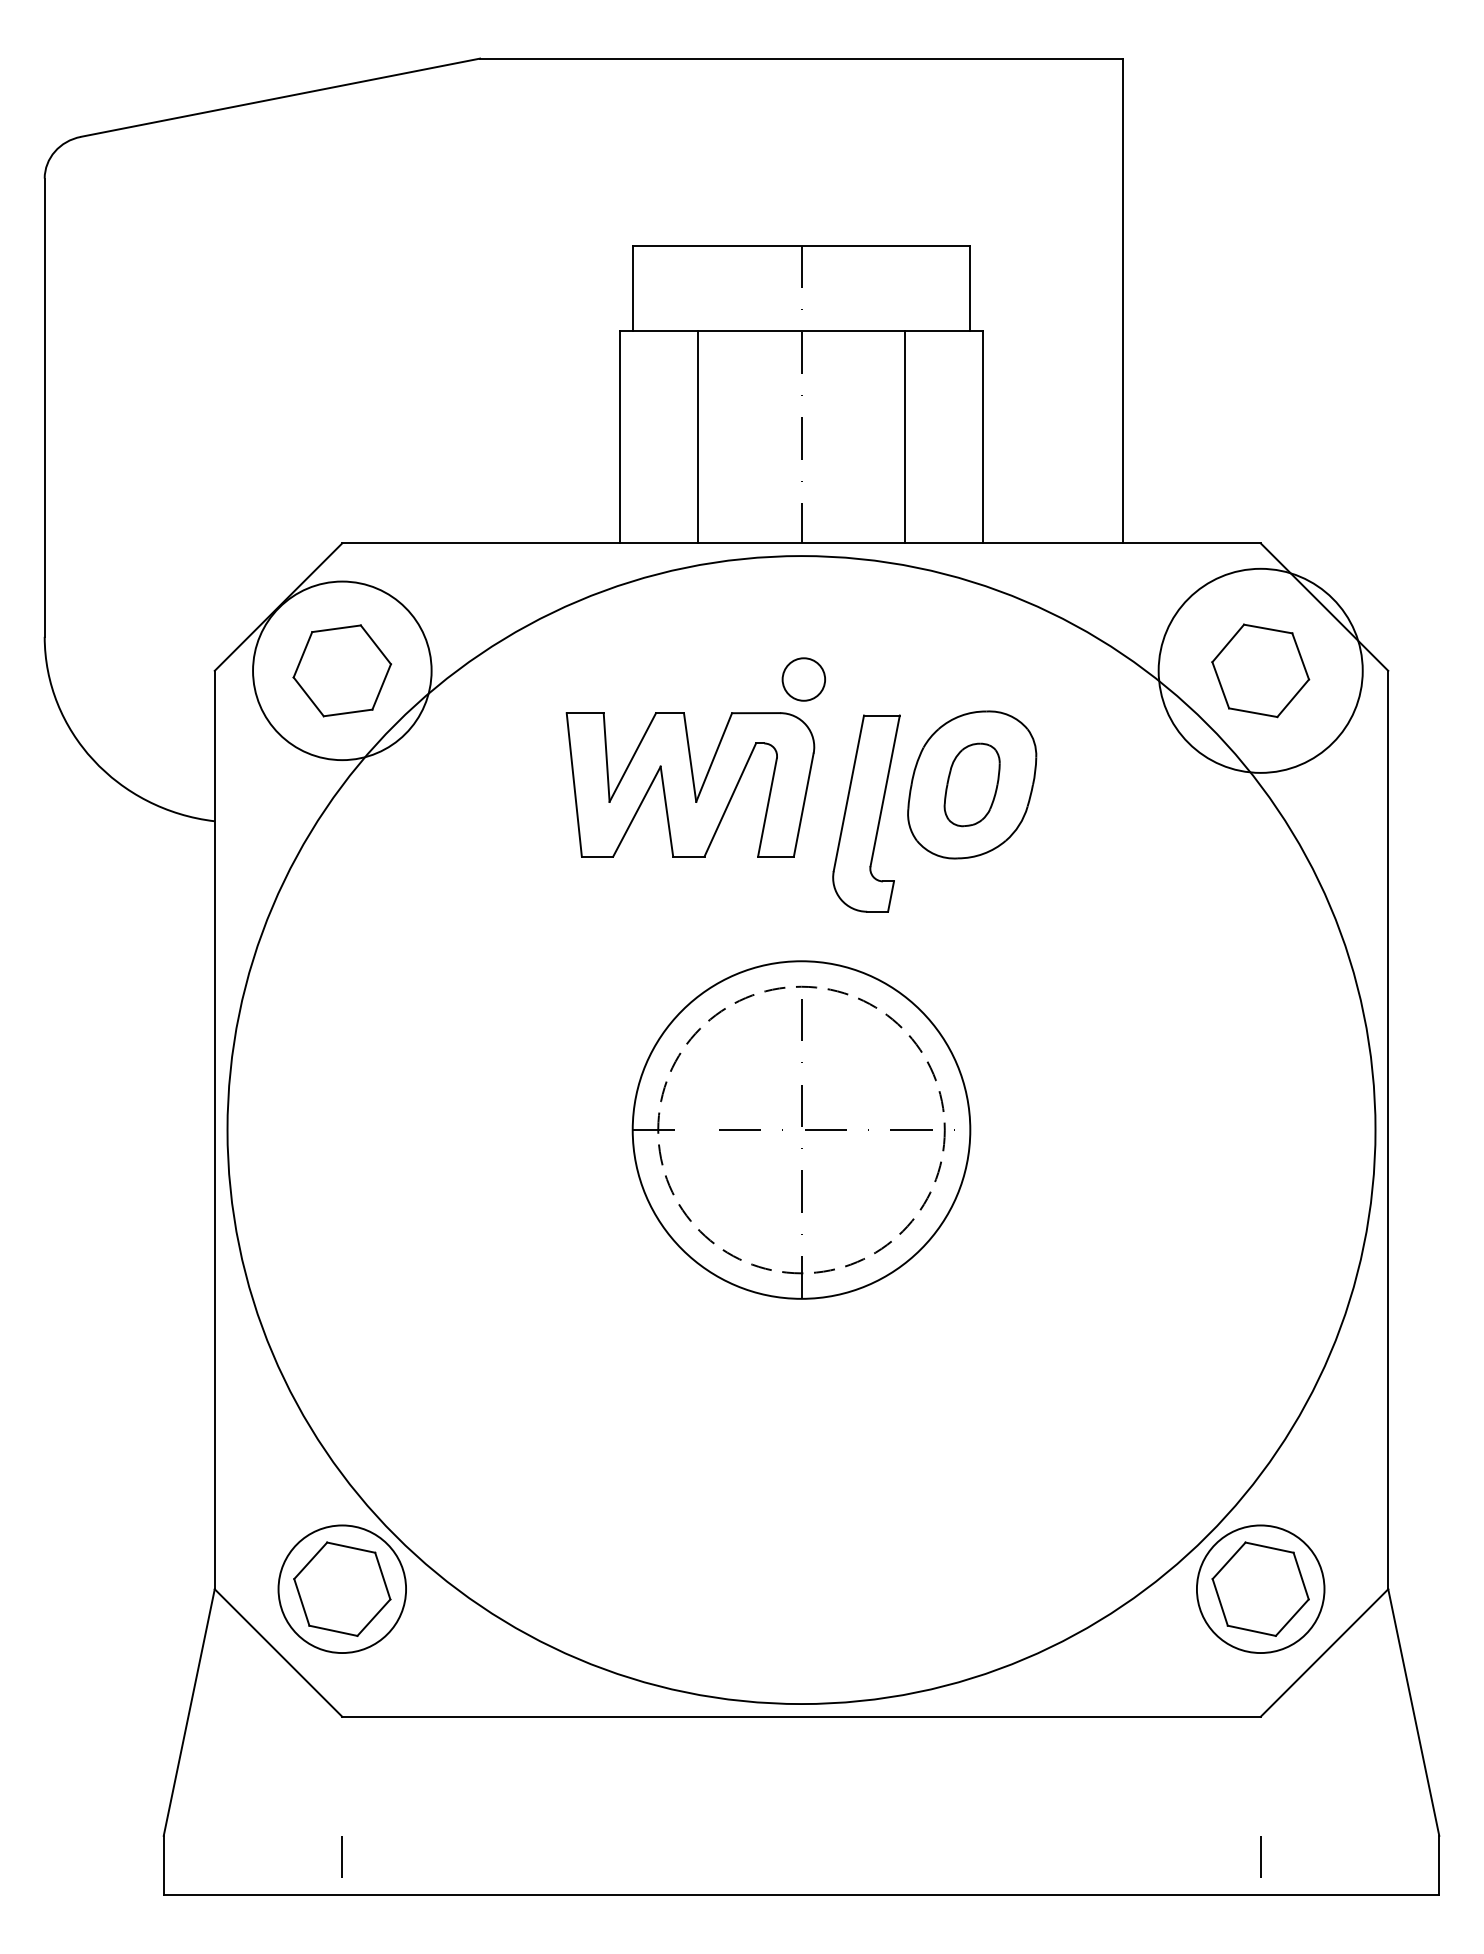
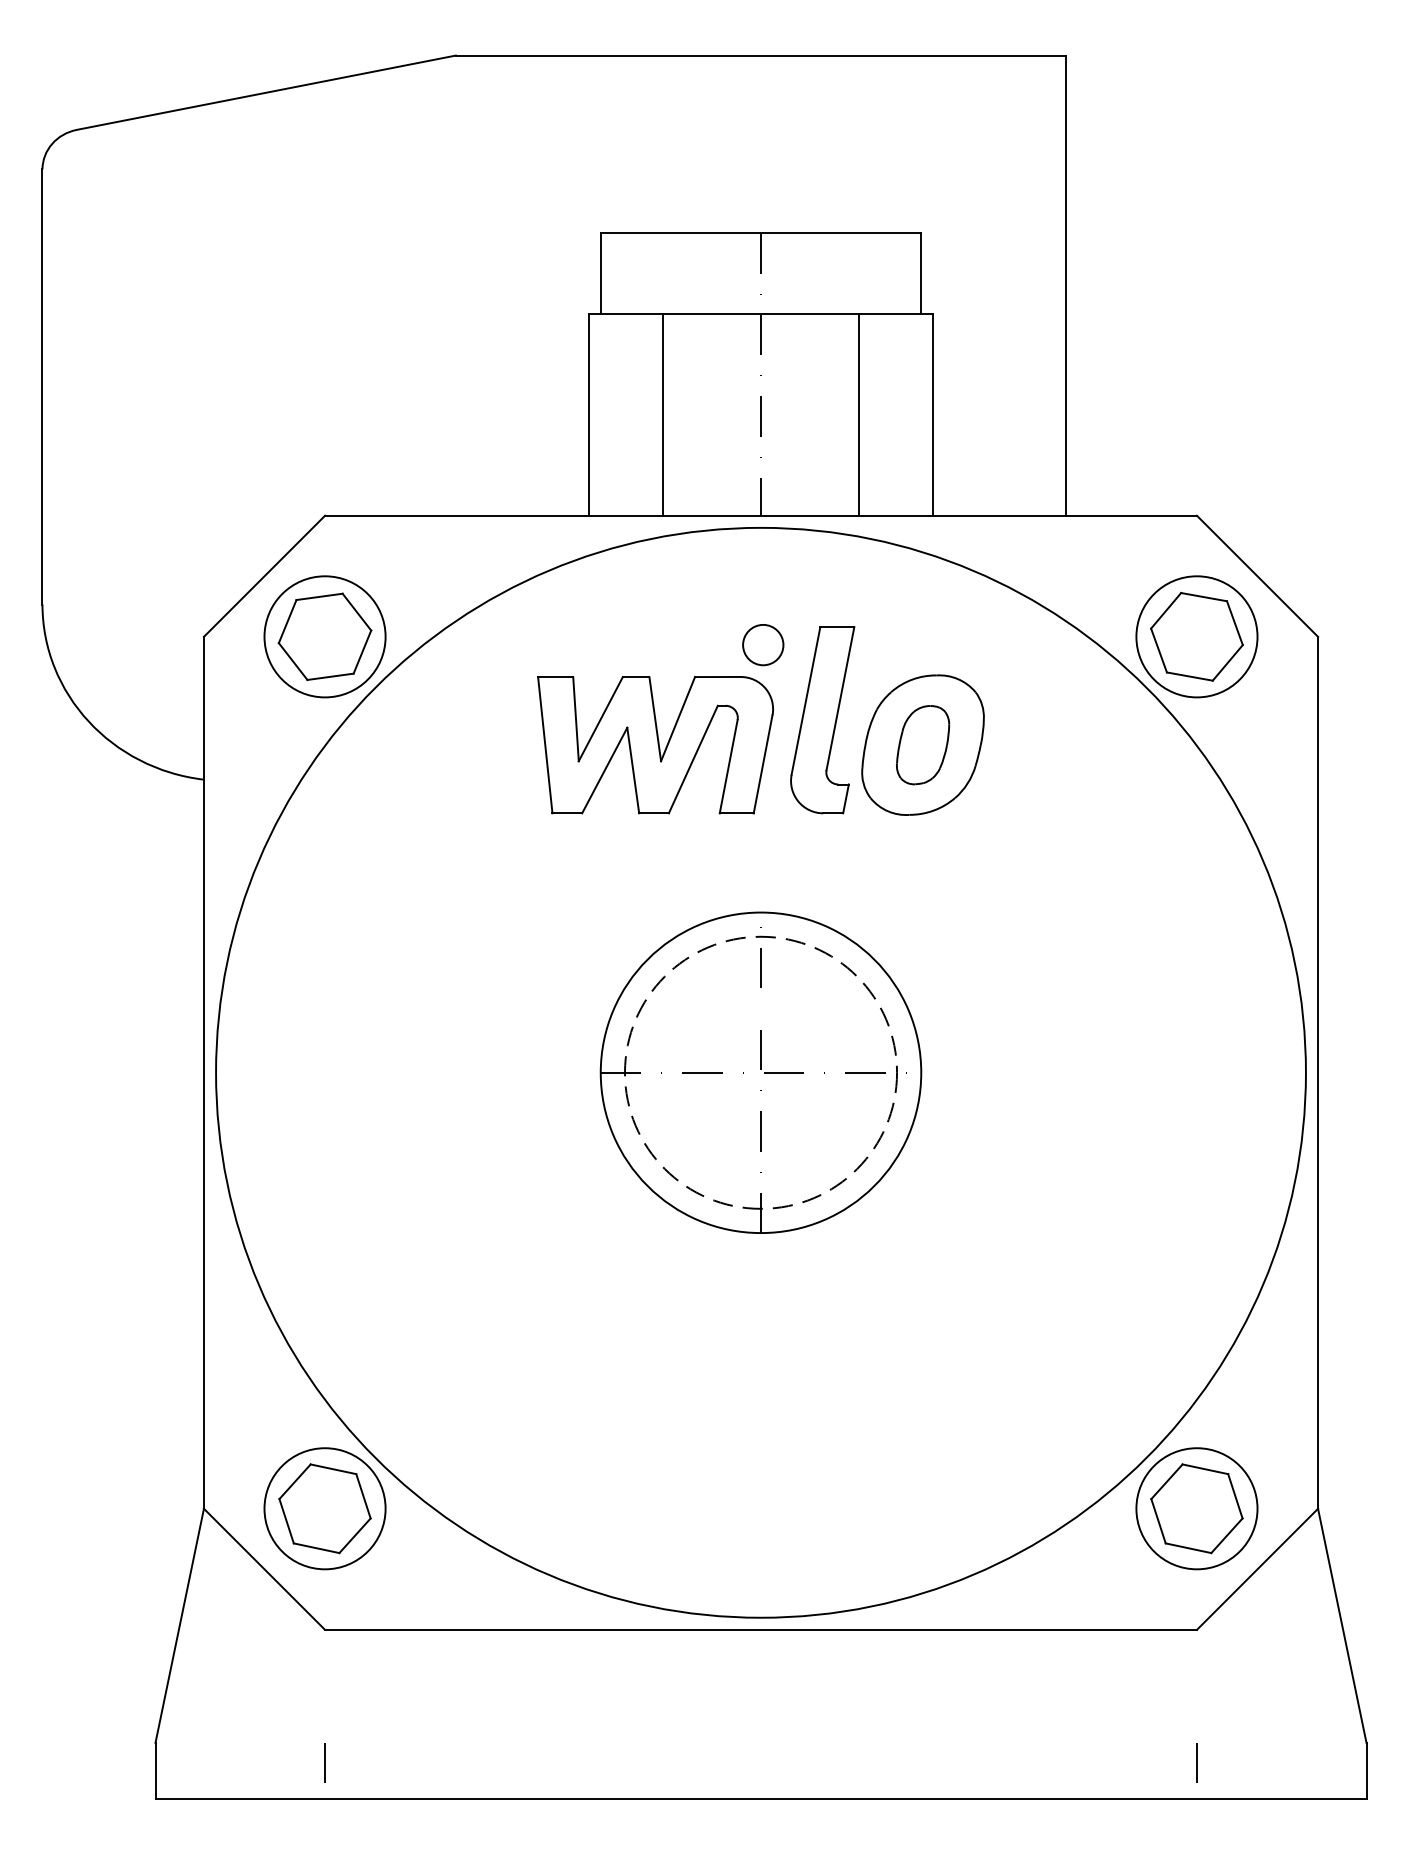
circle: (342, 670) -> (325, 636), size x0.71
circle: (1260, 670) -> (1196, 636), size x0.62
part: (866, 813) -> (822, 720), moved

